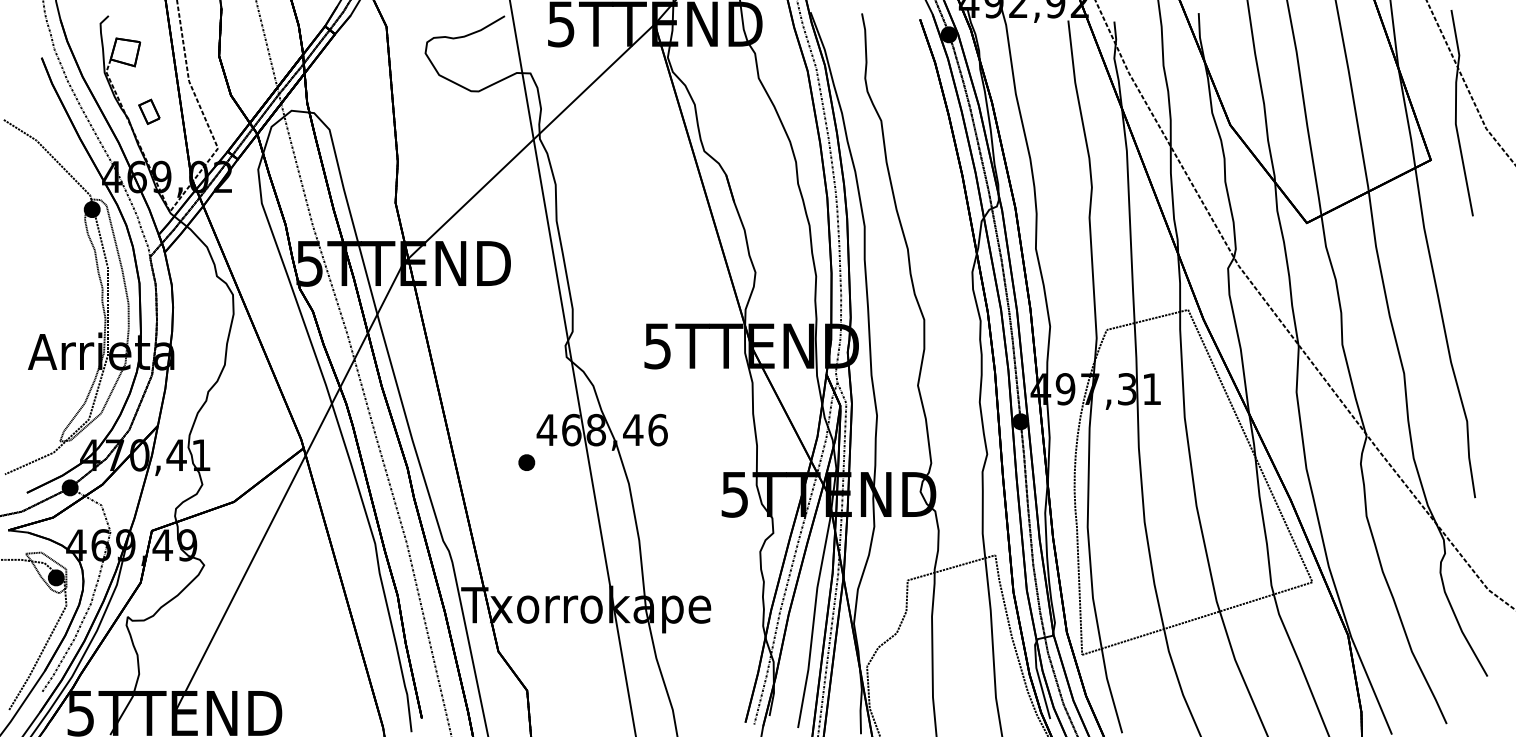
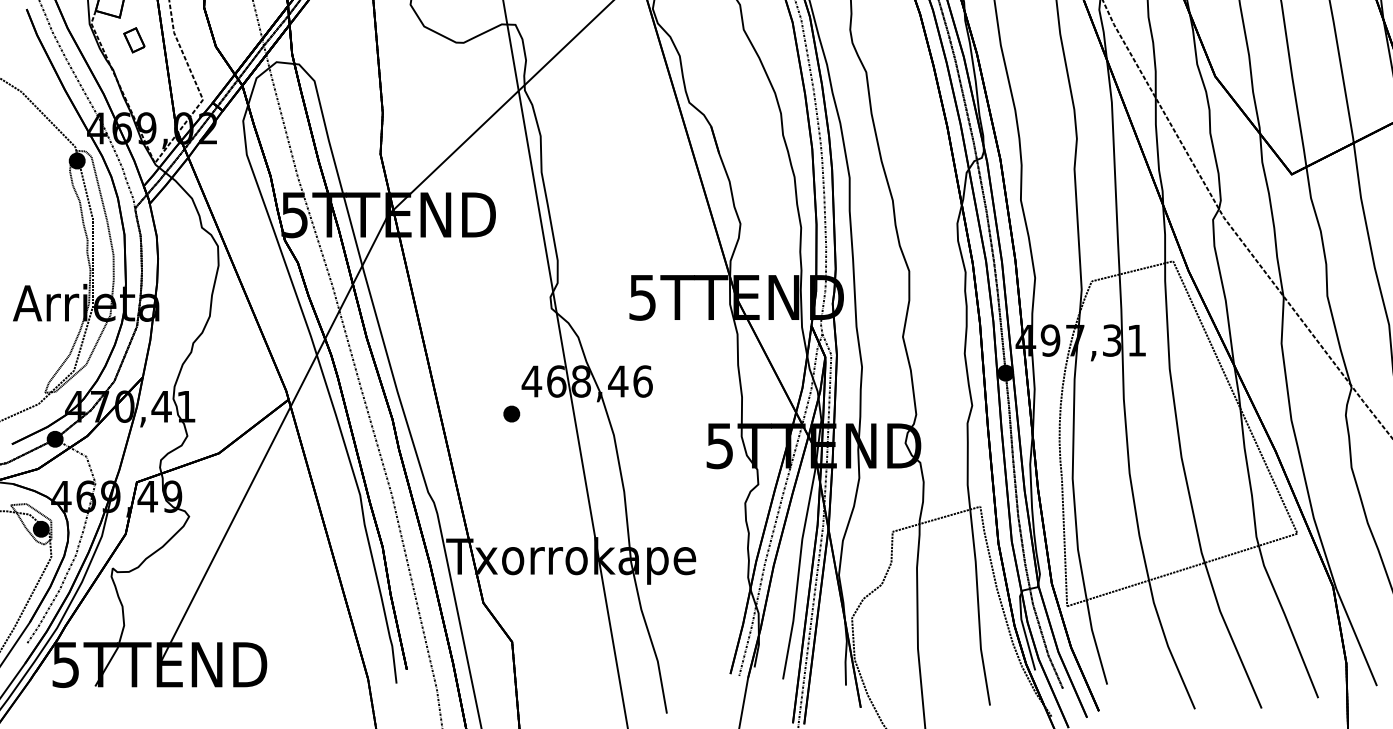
part: (149, 111) -> (134, 39), moved

